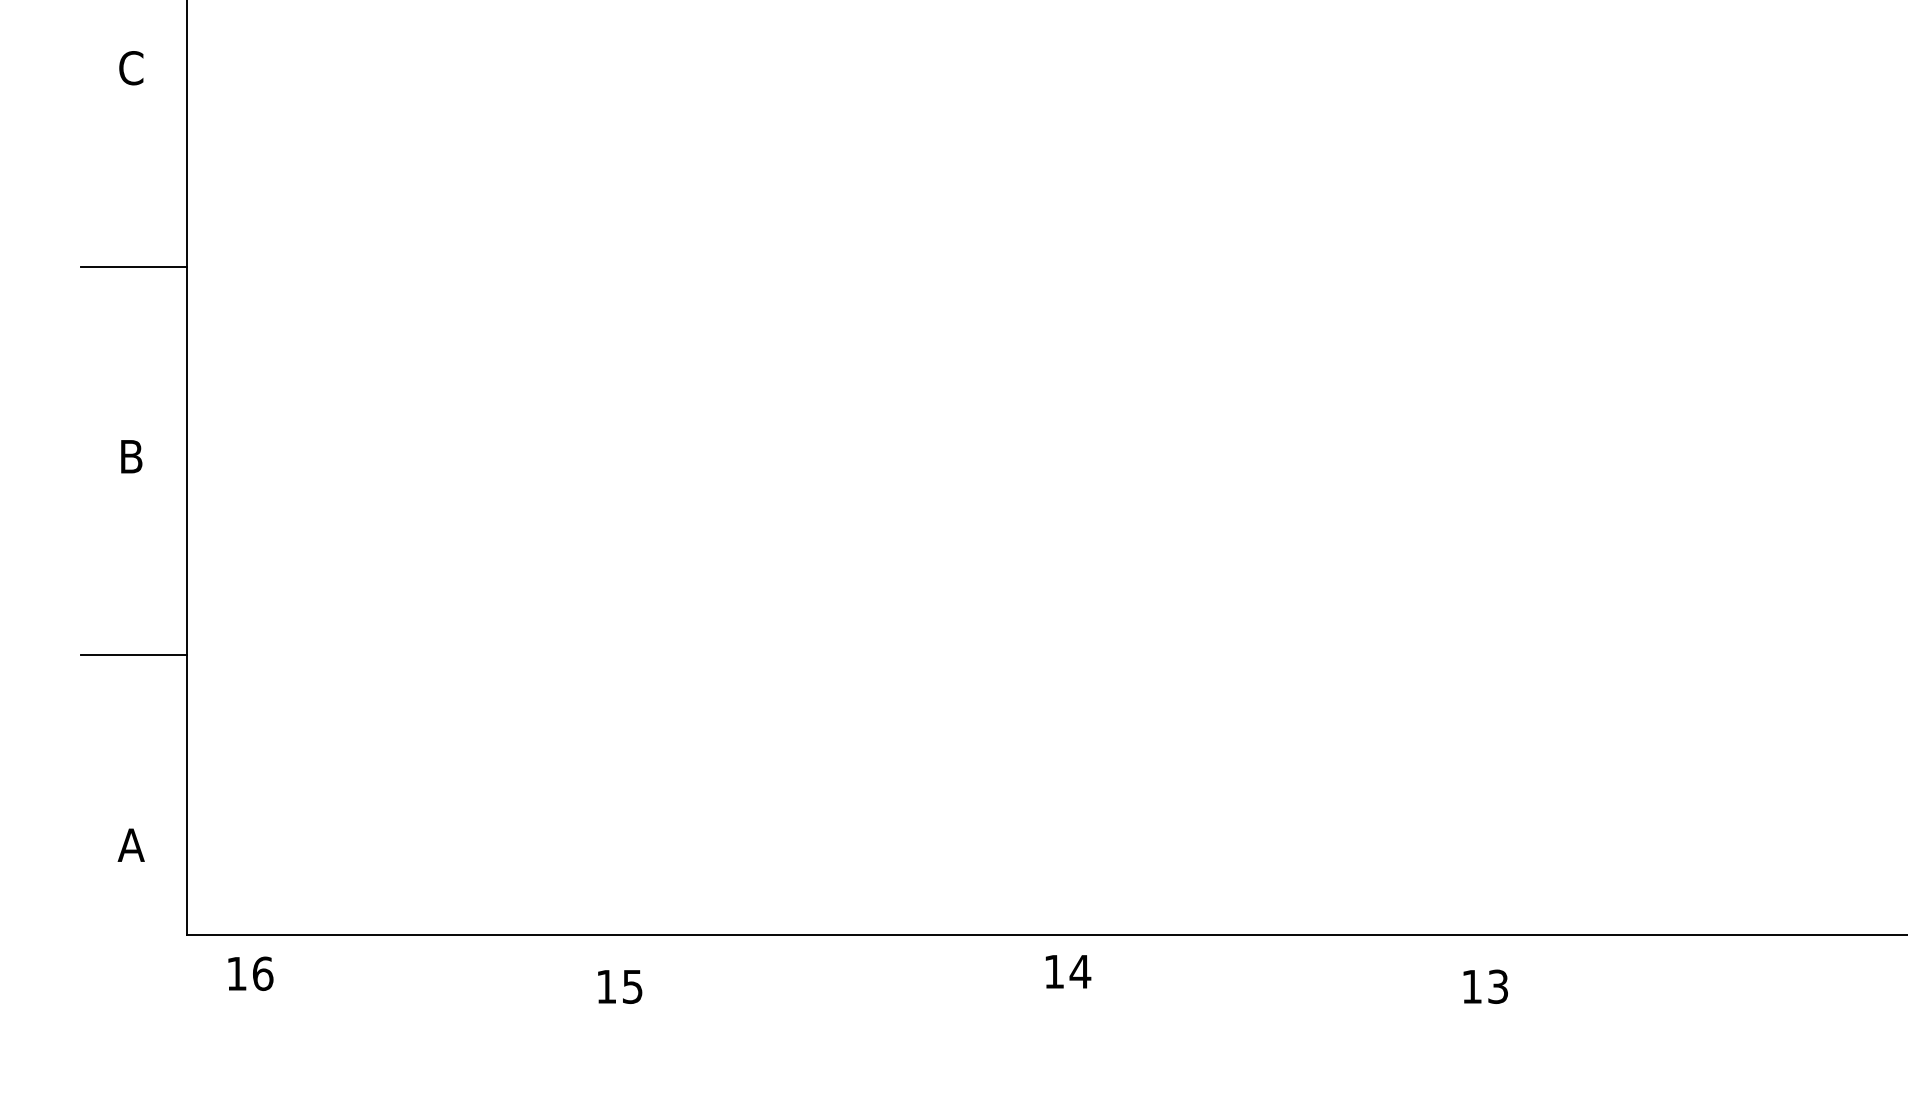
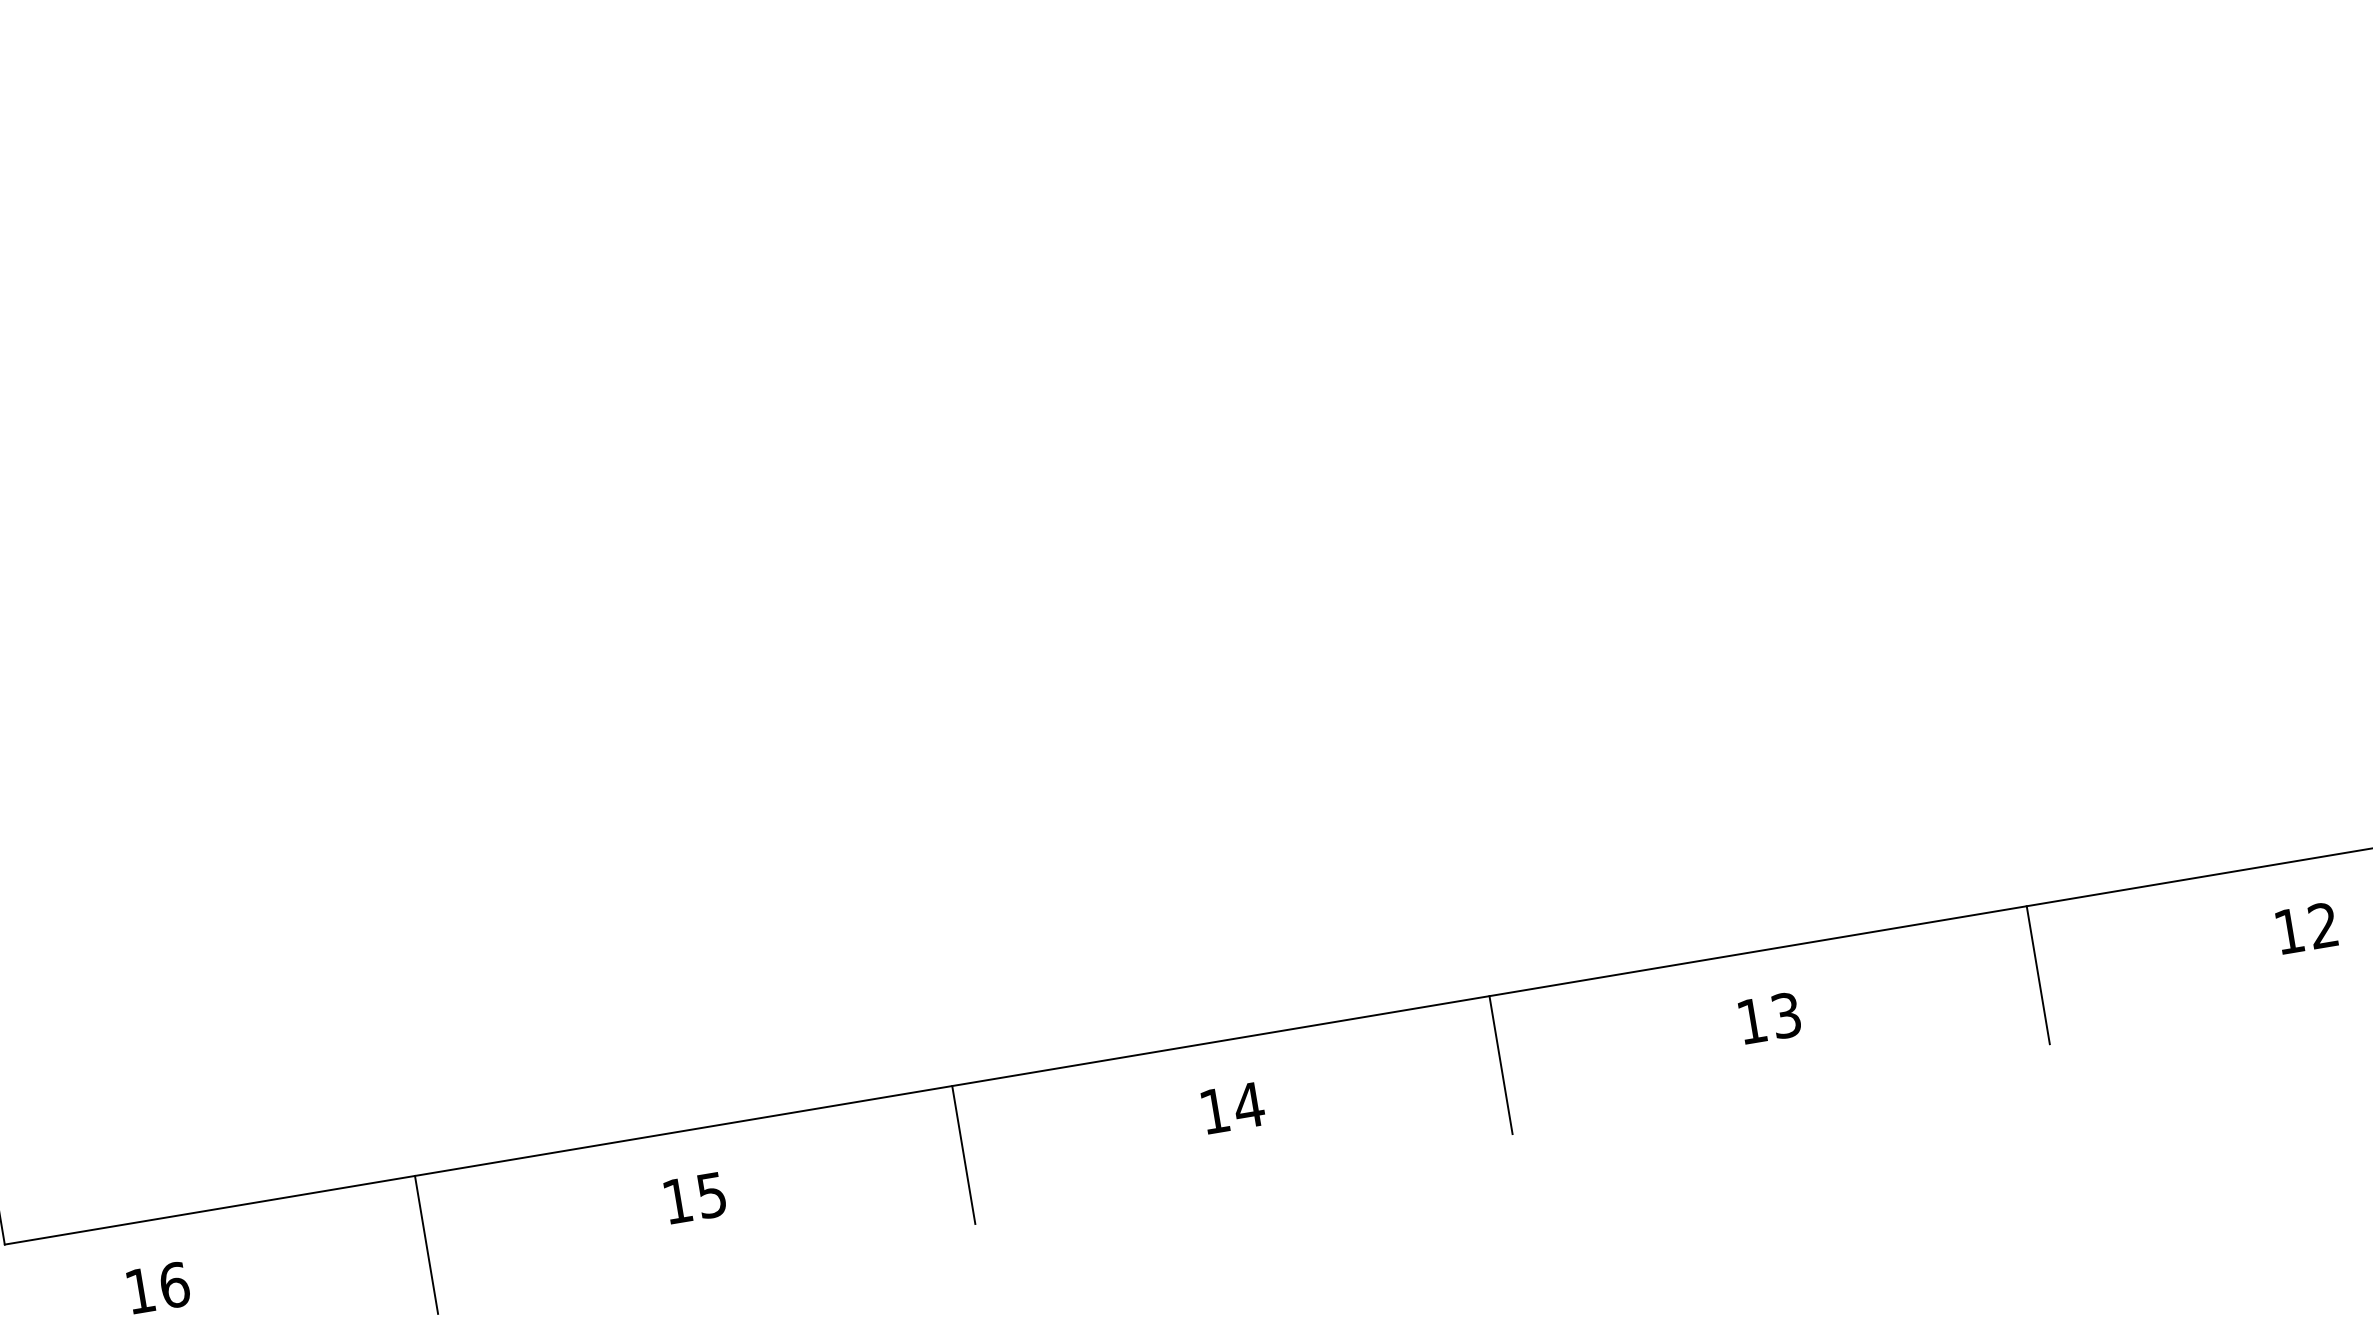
text: (1068, 971) -> (1233, 1107), moved
text: (250, 973) -> (158, 1287), moved
text: (620, 986) -> (695, 1197), moved
text: (1485, 986) -> (1769, 1017), moved
line: (500, 987) -> (426, 1243), added
line: (911, 987) -> (964, 1154), added
line: (1321, 987) -> (1500, 1064), added
line: (1732, 987) -> (2038, 974), added

